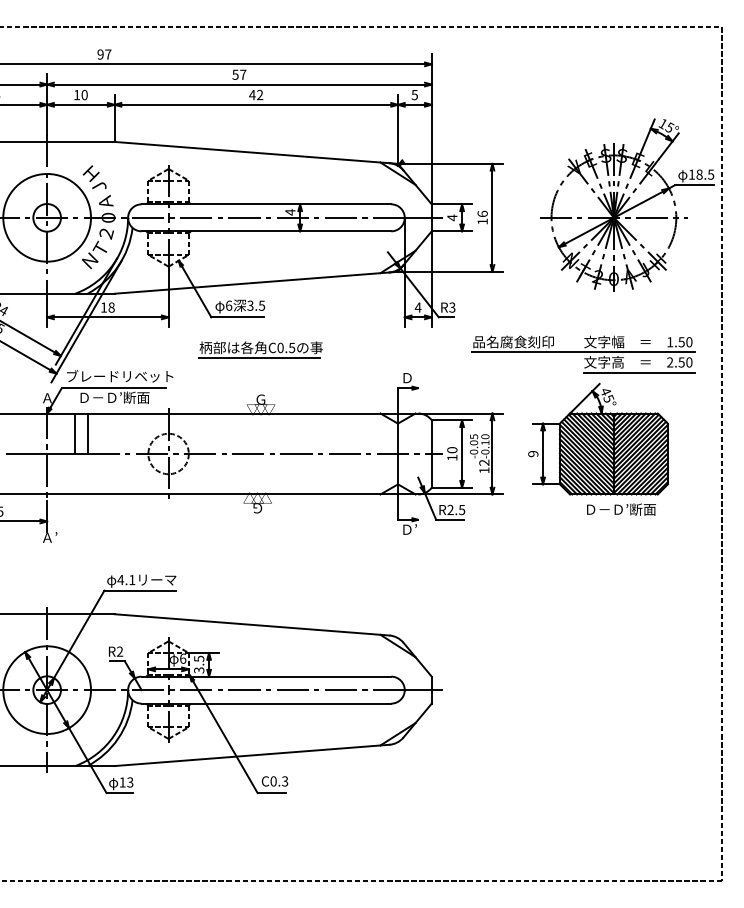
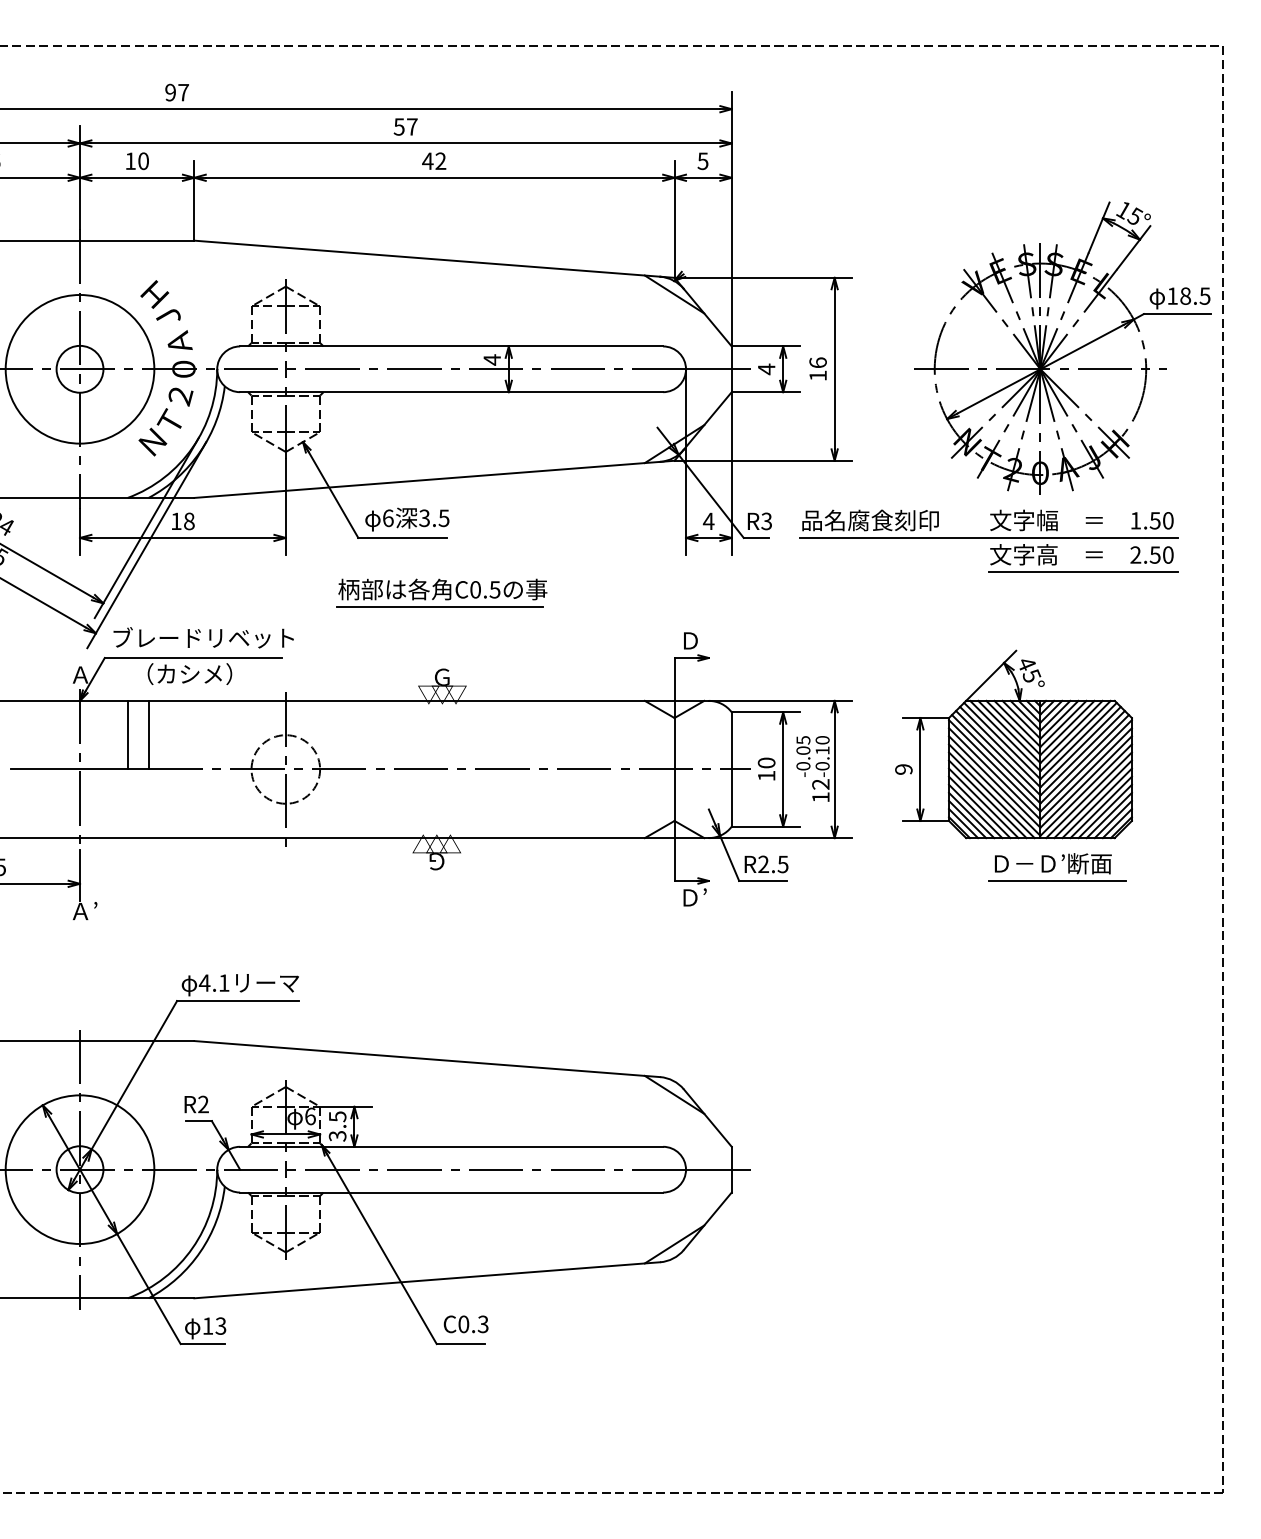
part: (583, 354) -> (988, 541), moved
text: (114, 397) -> (194, 673), Ｄ－Ｄ’断面 -> （カシメ）
line: (623, 519) -> (1056, 880), added

